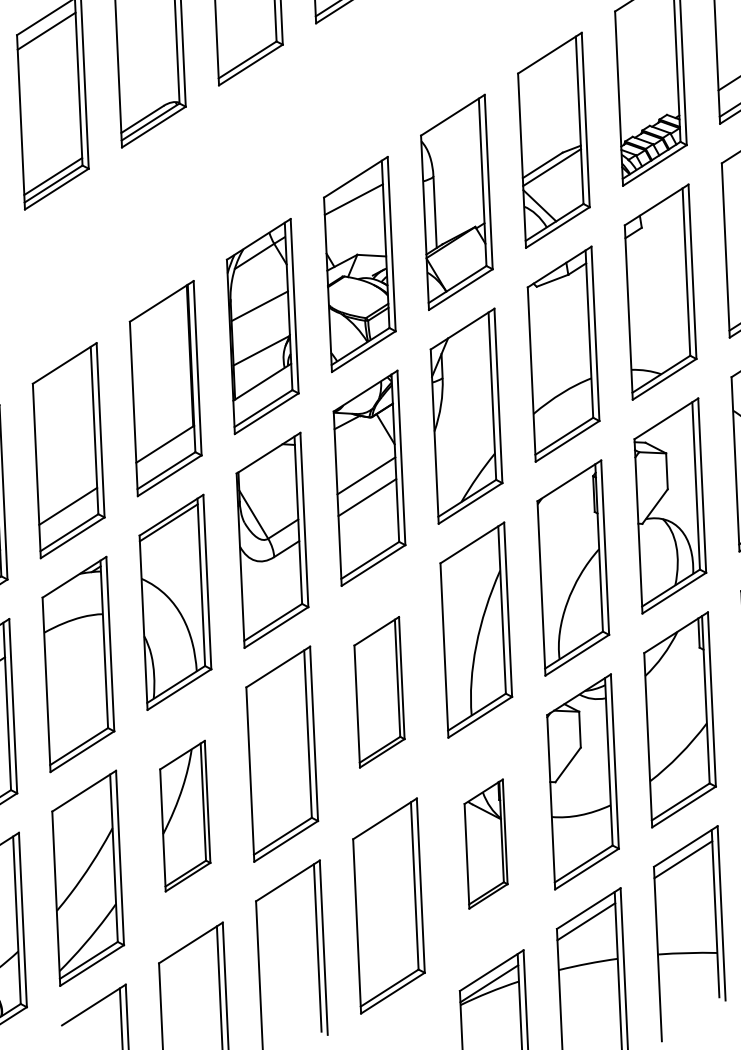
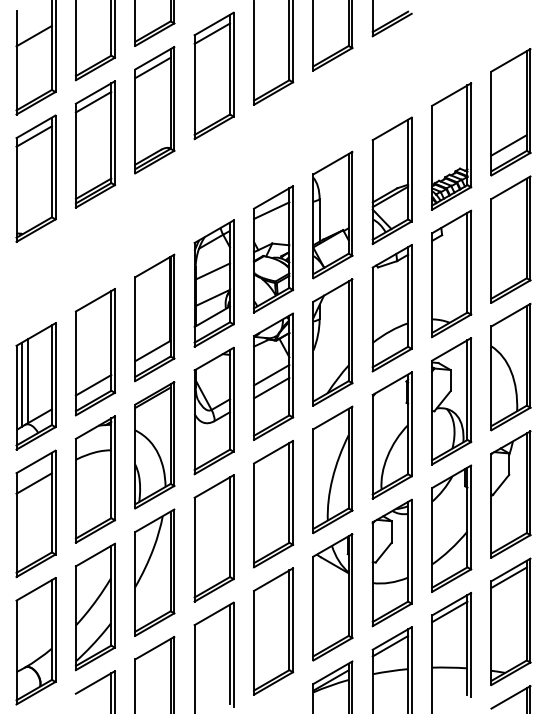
part: (379, 692) -> (273, 504), size x1.43
part: (184, 815) -> (154, 572), size x1.43
part: (485, 844) -> (332, 597), size x1.67

